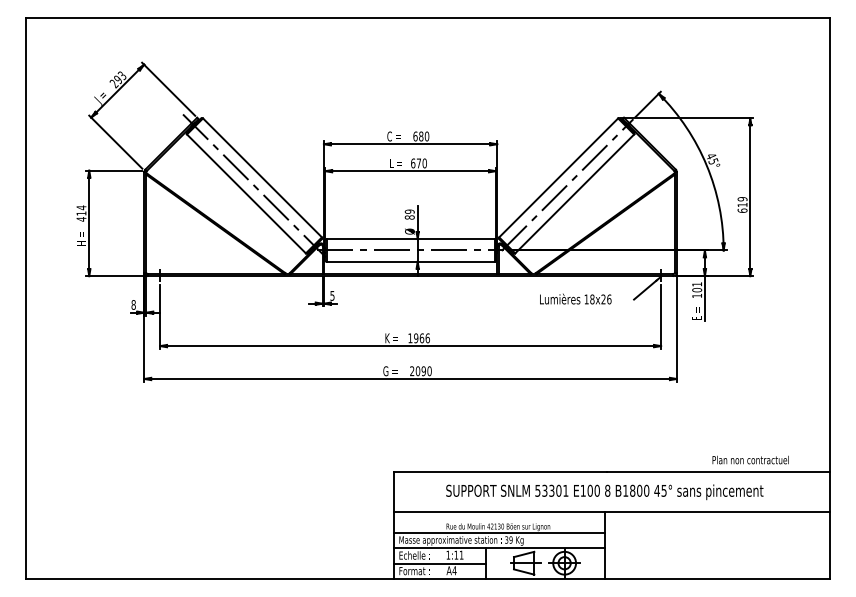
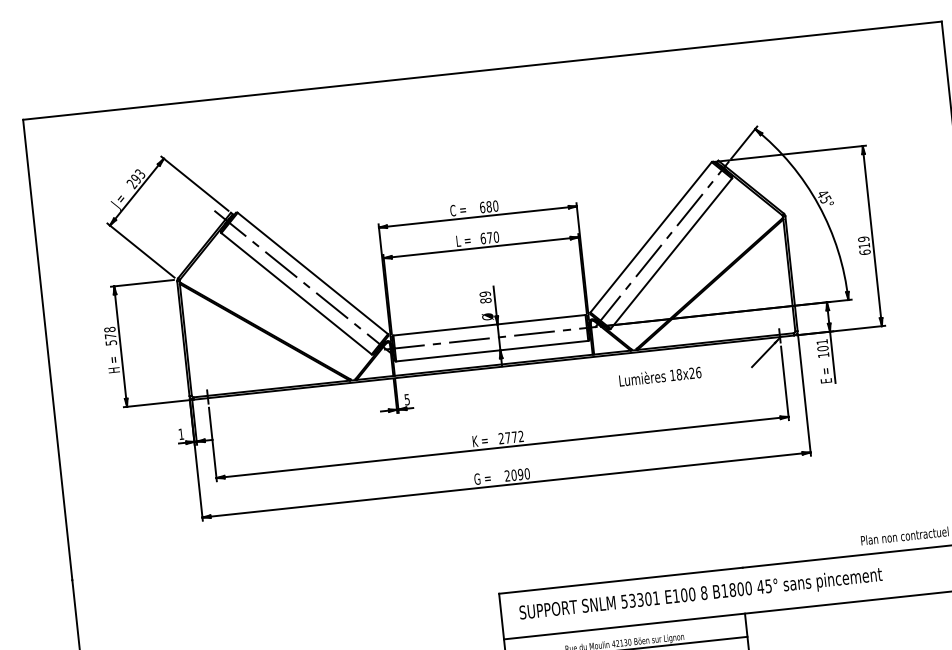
text: (81, 213) -> (110, 336), 414 -> 578
text: (575, 298) -> (659, 375), moved
text: (133, 304) -> (181, 433), 8 -> 1
text: (418, 338) -> (510, 437), 1966 -> 2772
text: (604, 492) -> (700, 595), moved

